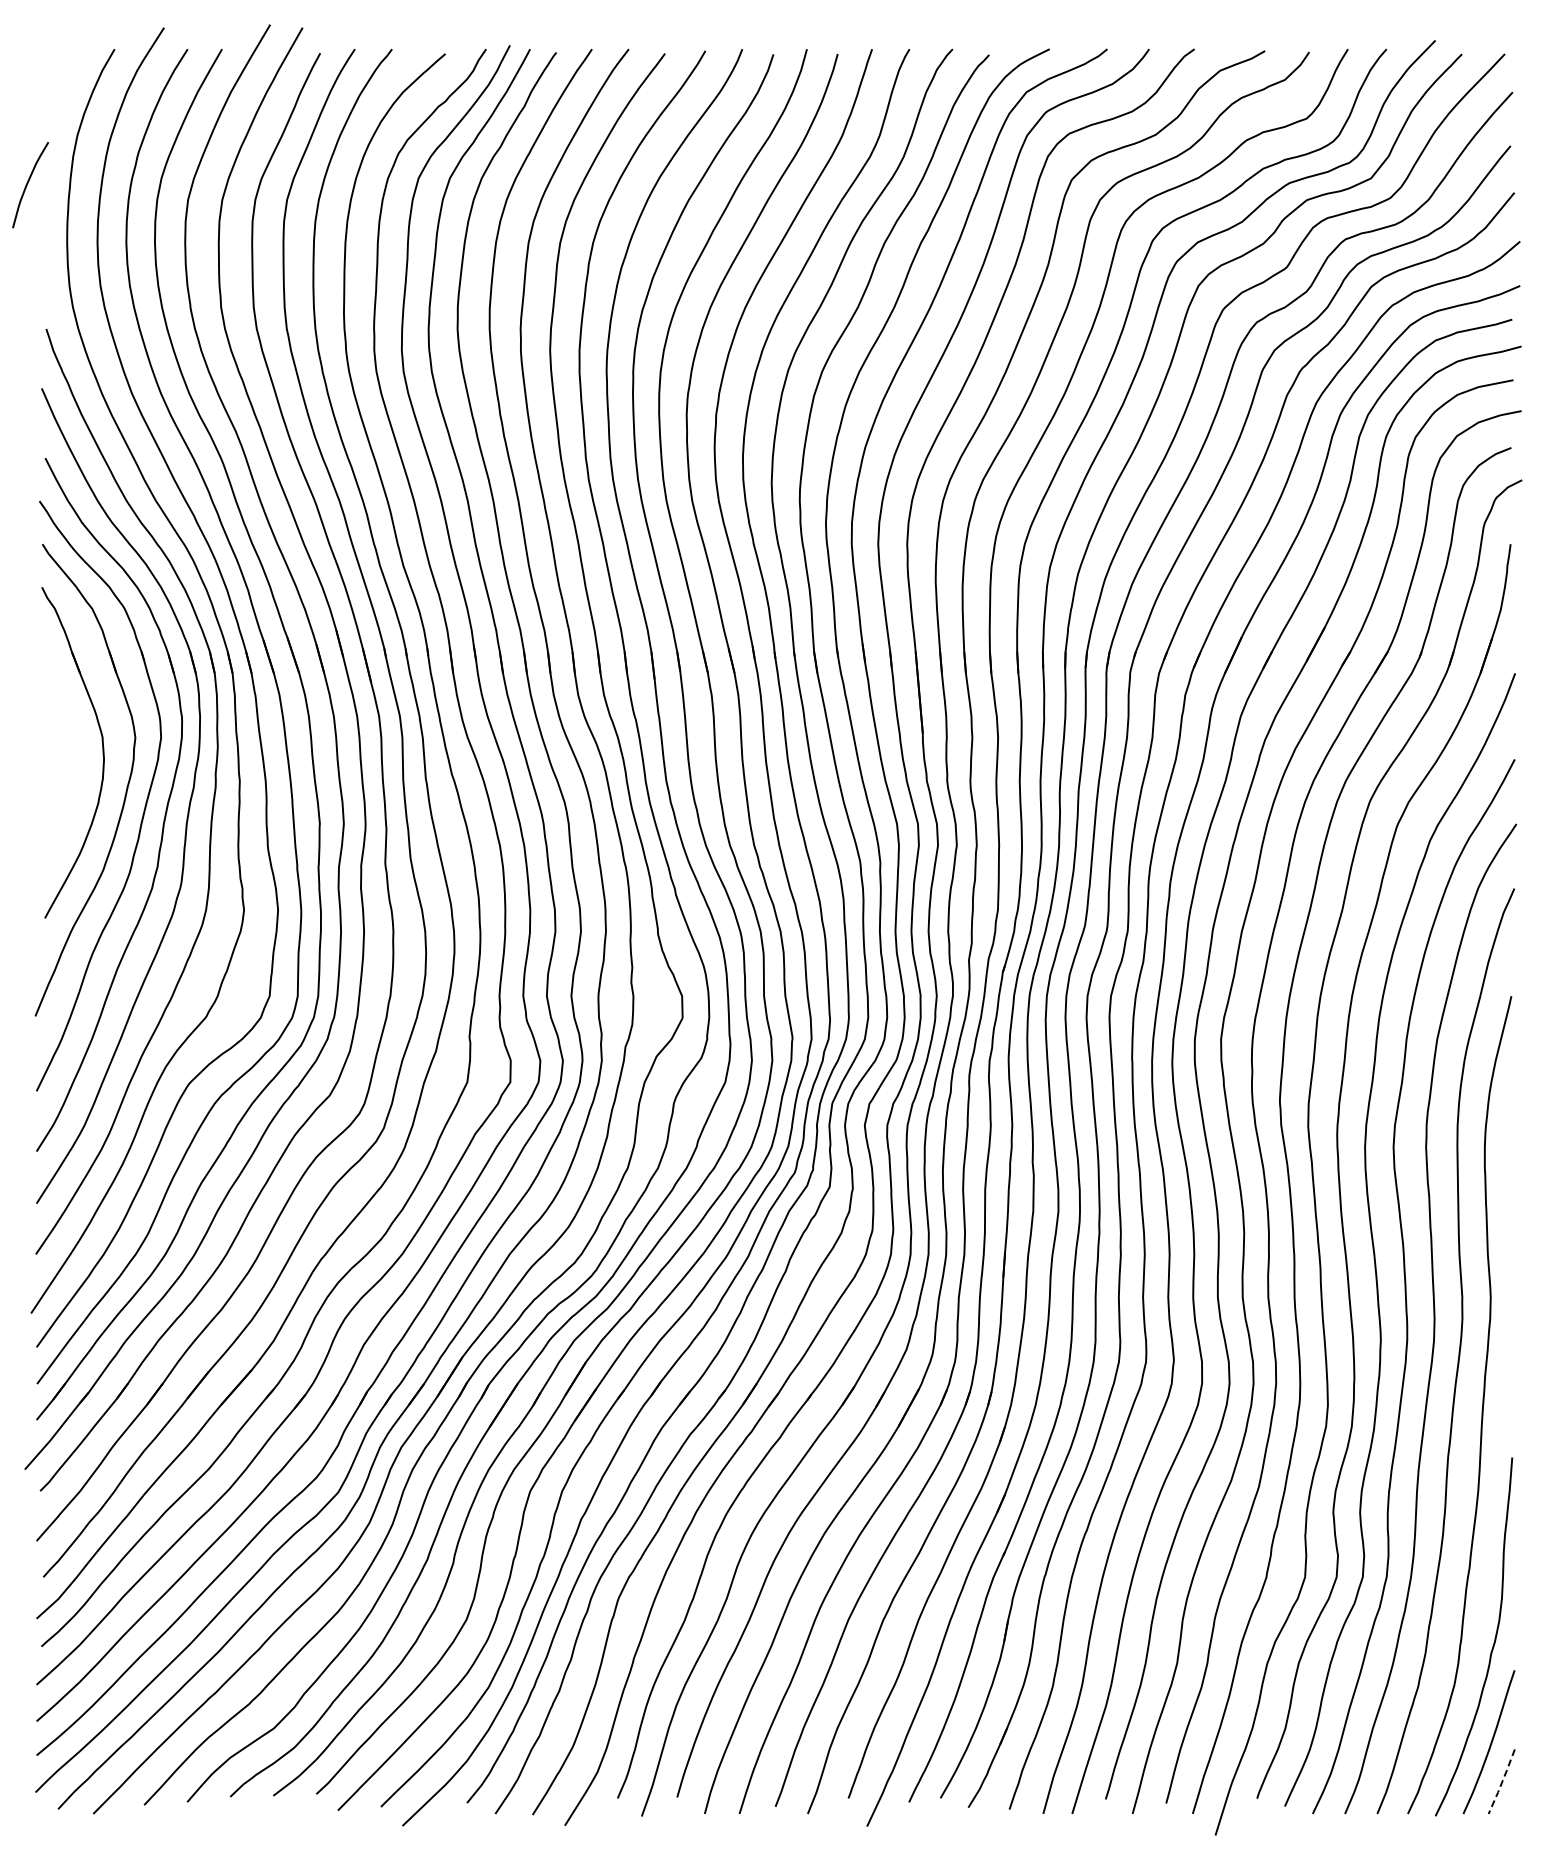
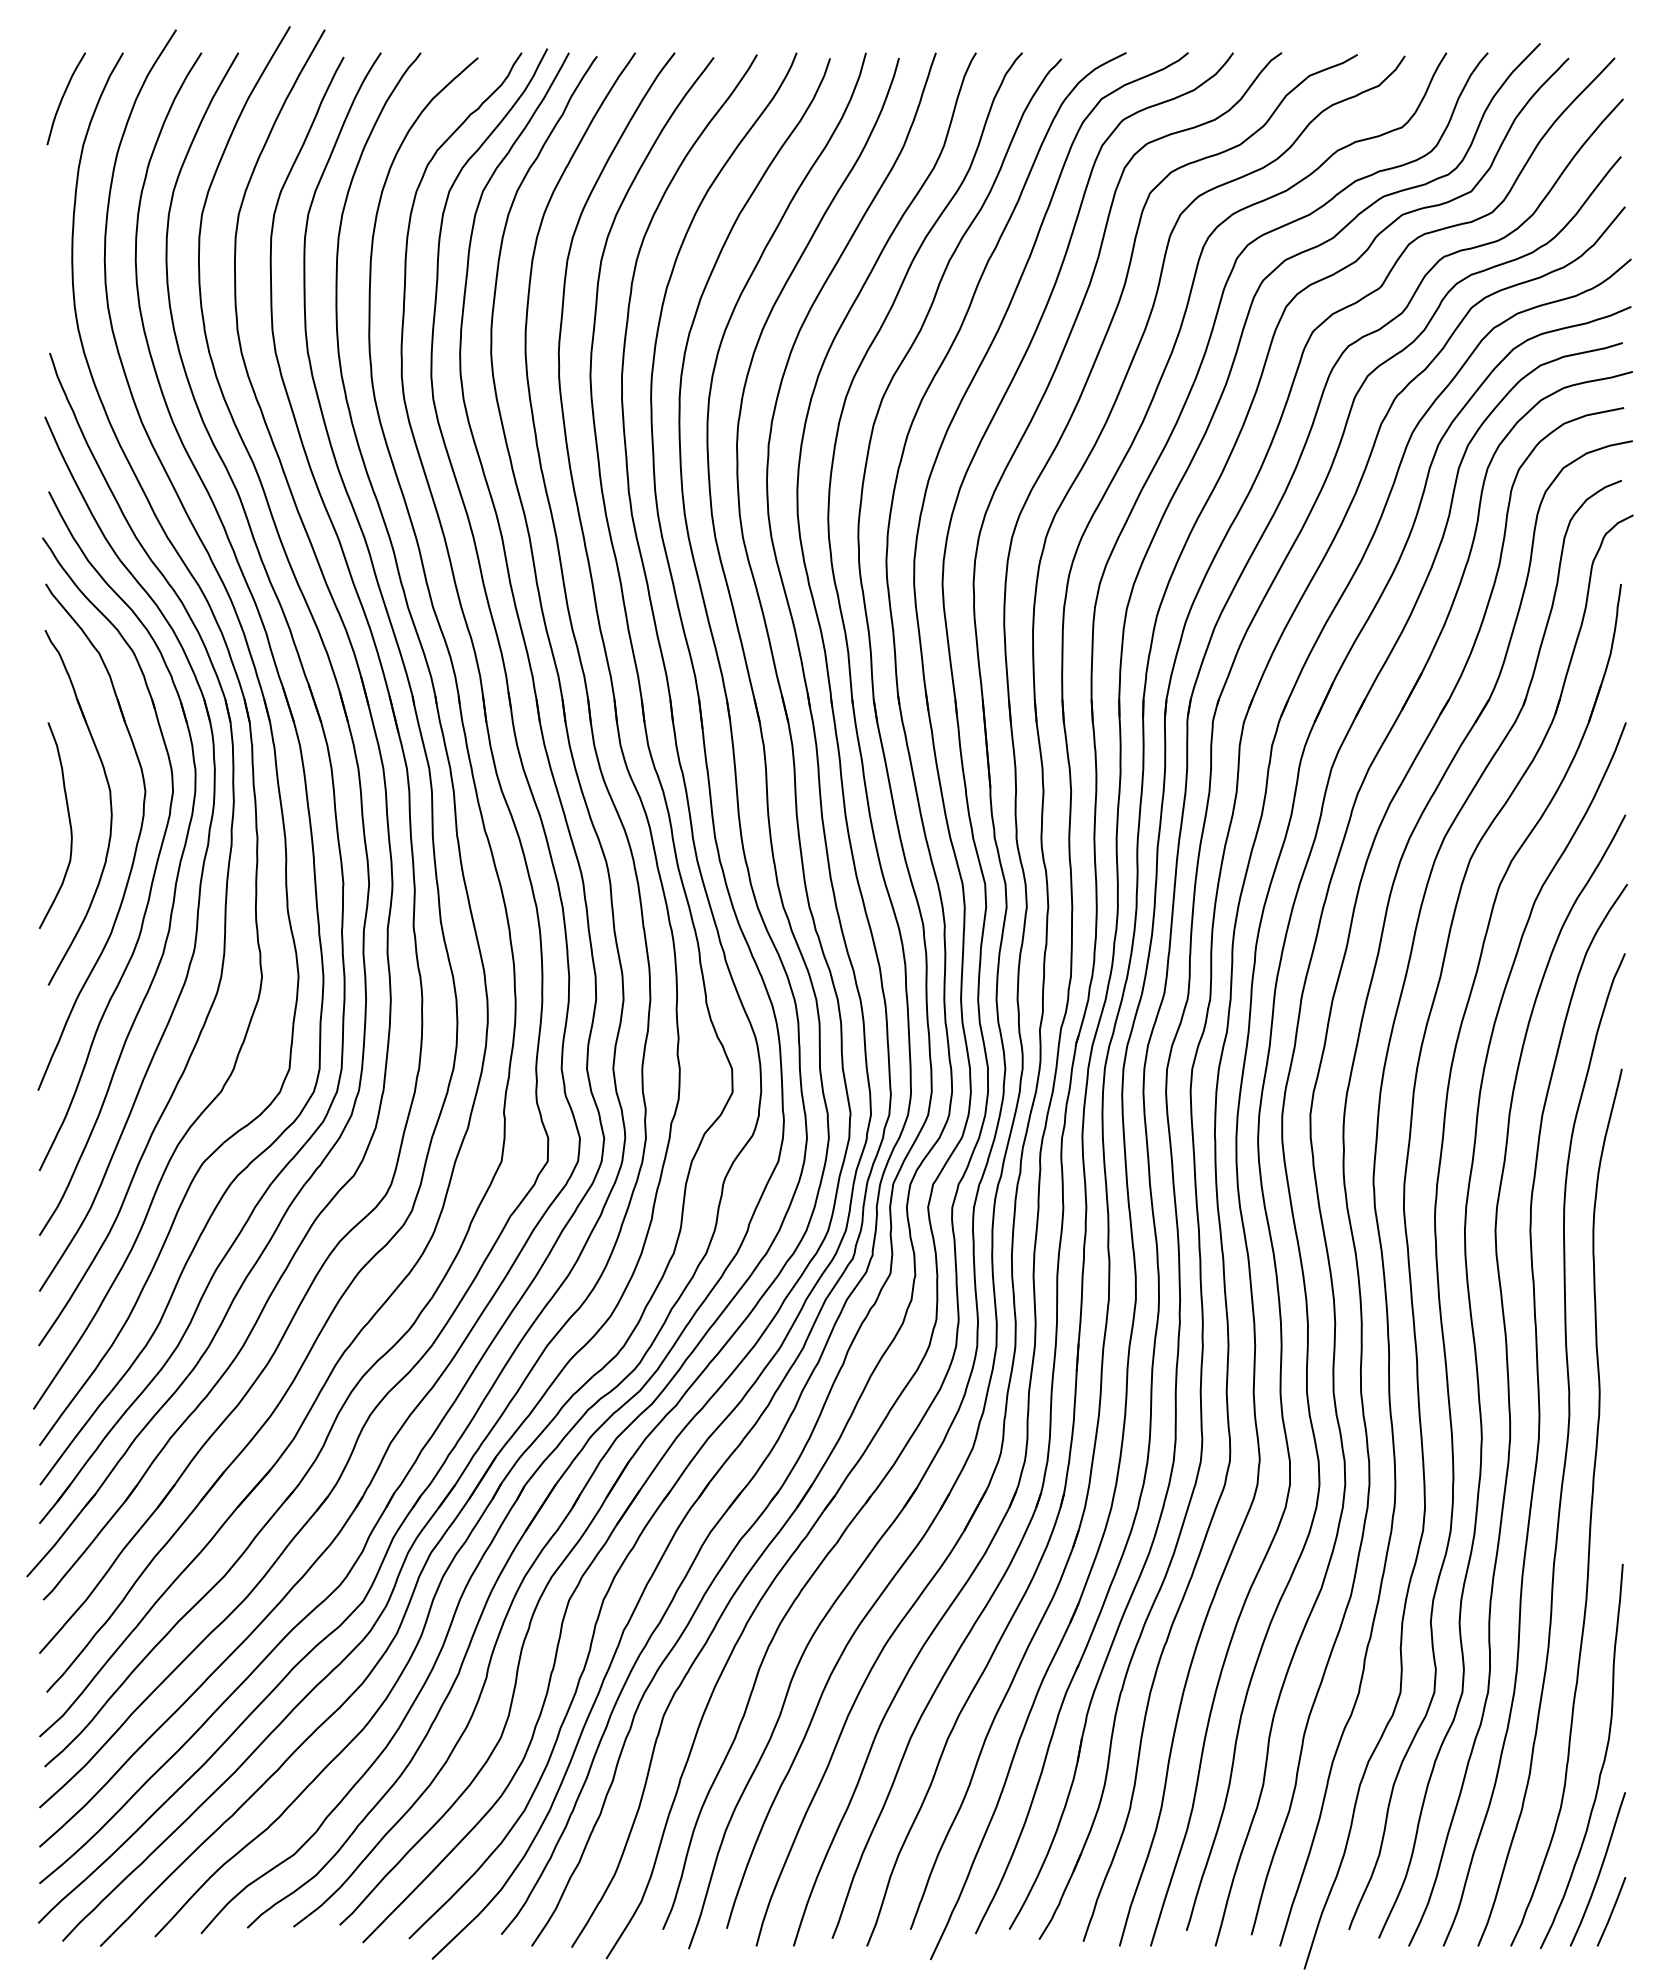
curve: (28, 183) -> (64, 97), moved
curve: (64, 769) -> (69, 825), added
line: (1502, 1781) -> (1612, 1911), dashed -> solid

